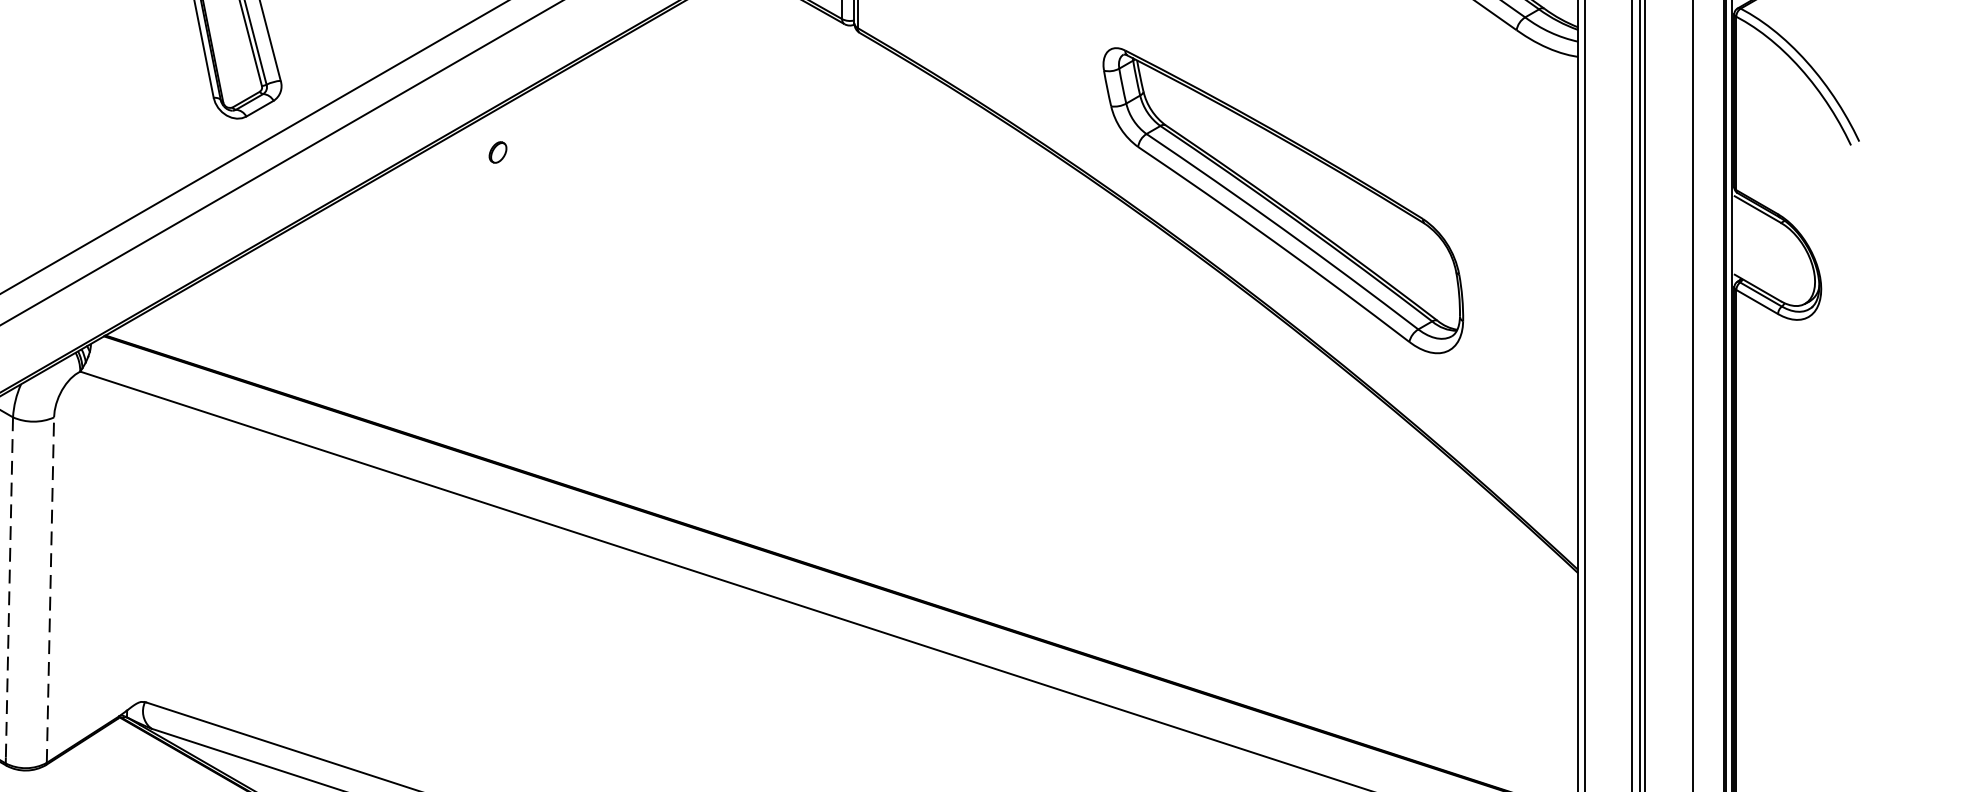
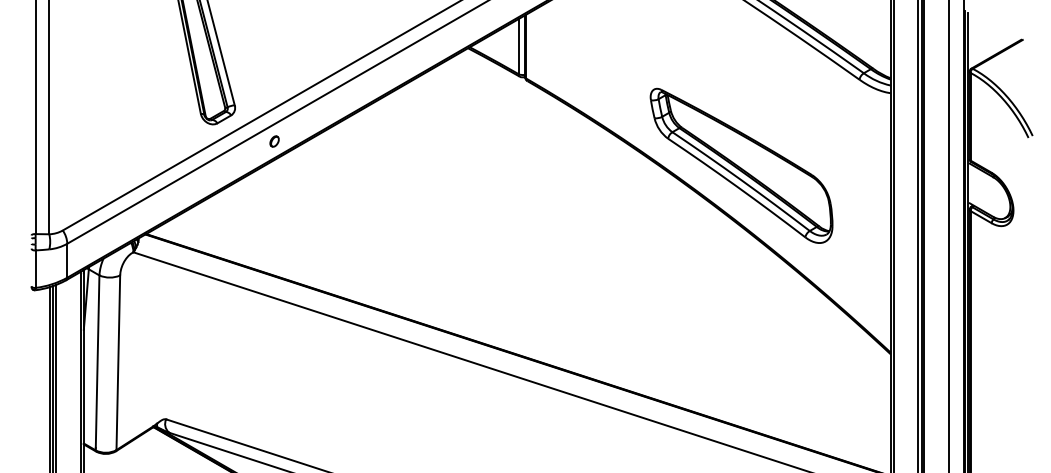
part: (497, 152) -> (274, 141), moved
line: (9, 589) -> (97, 362), dashed -> solid
line: (50, 589) -> (118, 362), dashed -> solid

